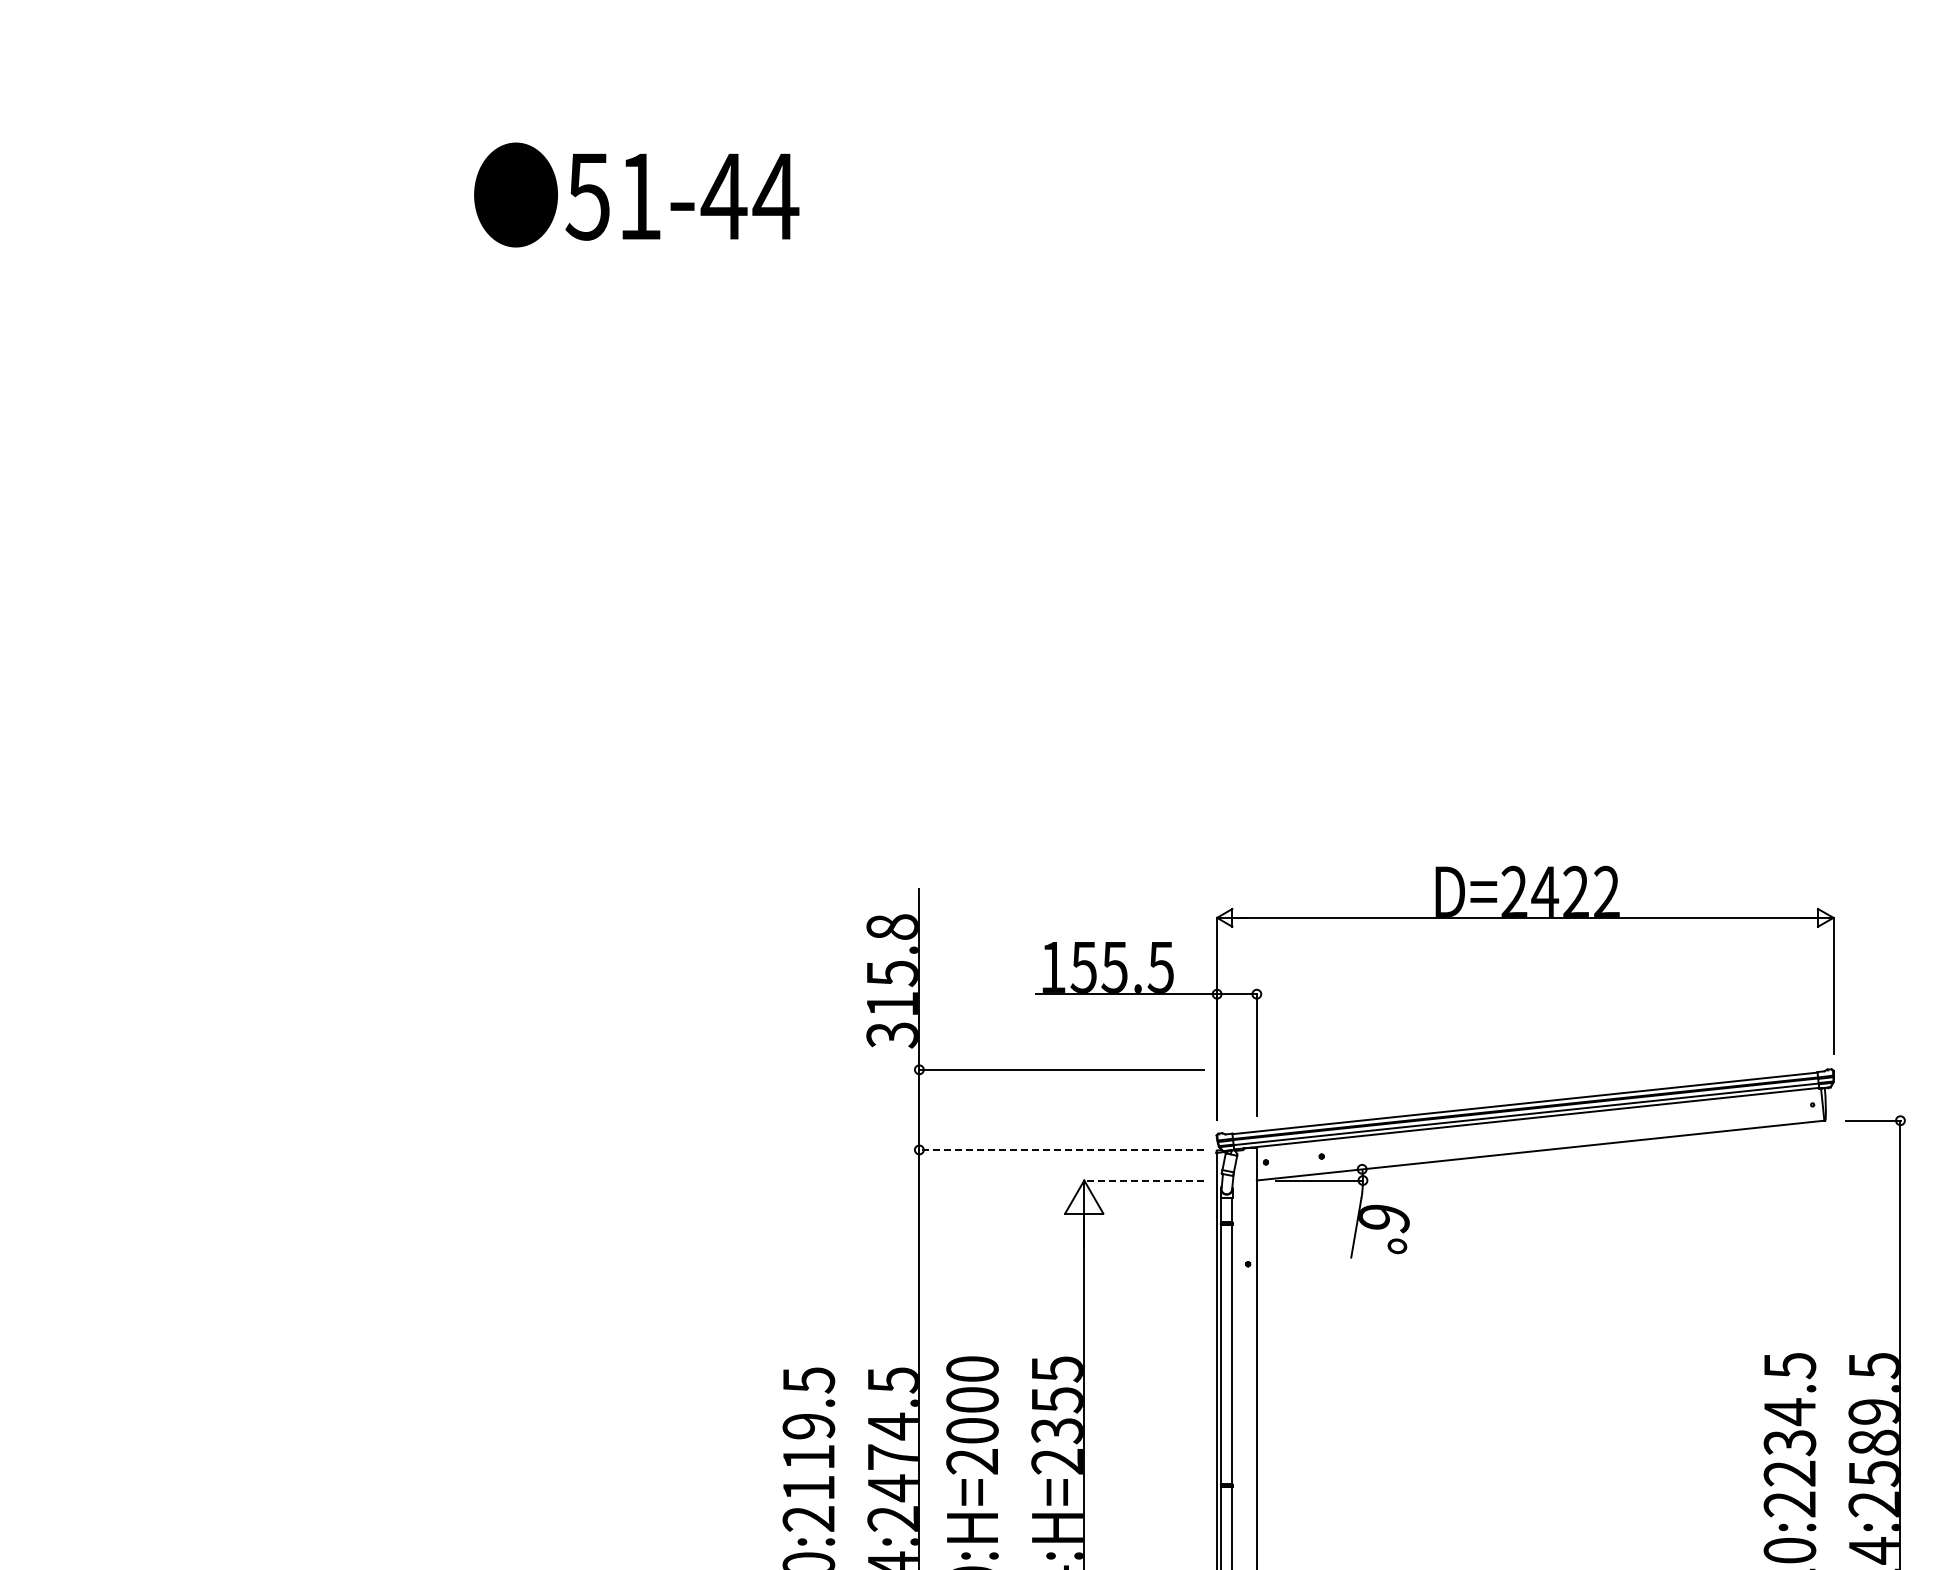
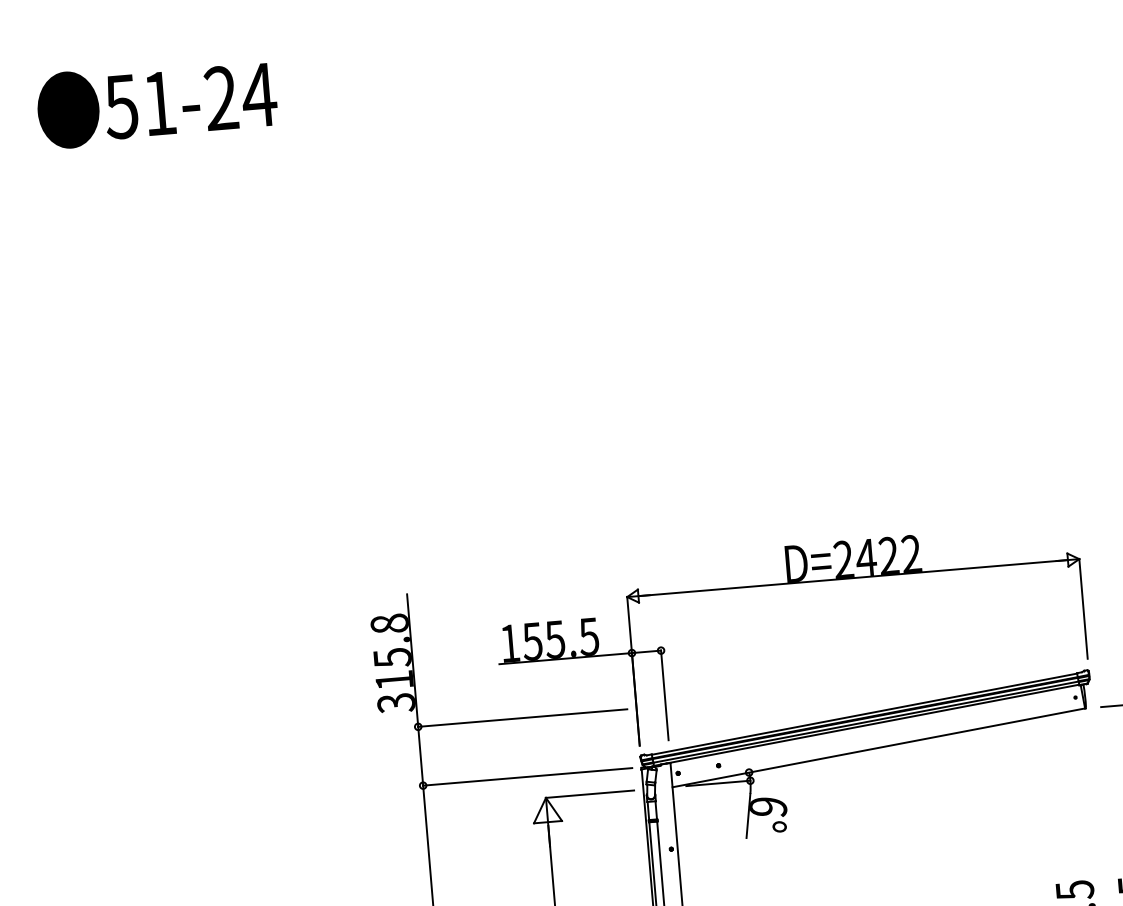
text: (723, 195) -> (220, 97), 51-44 -> 51-24
line: (1061, 1149) -> (527, 776), dashed -> solid
line: (1143, 1180) -> (589, 794), dashed -> solid

